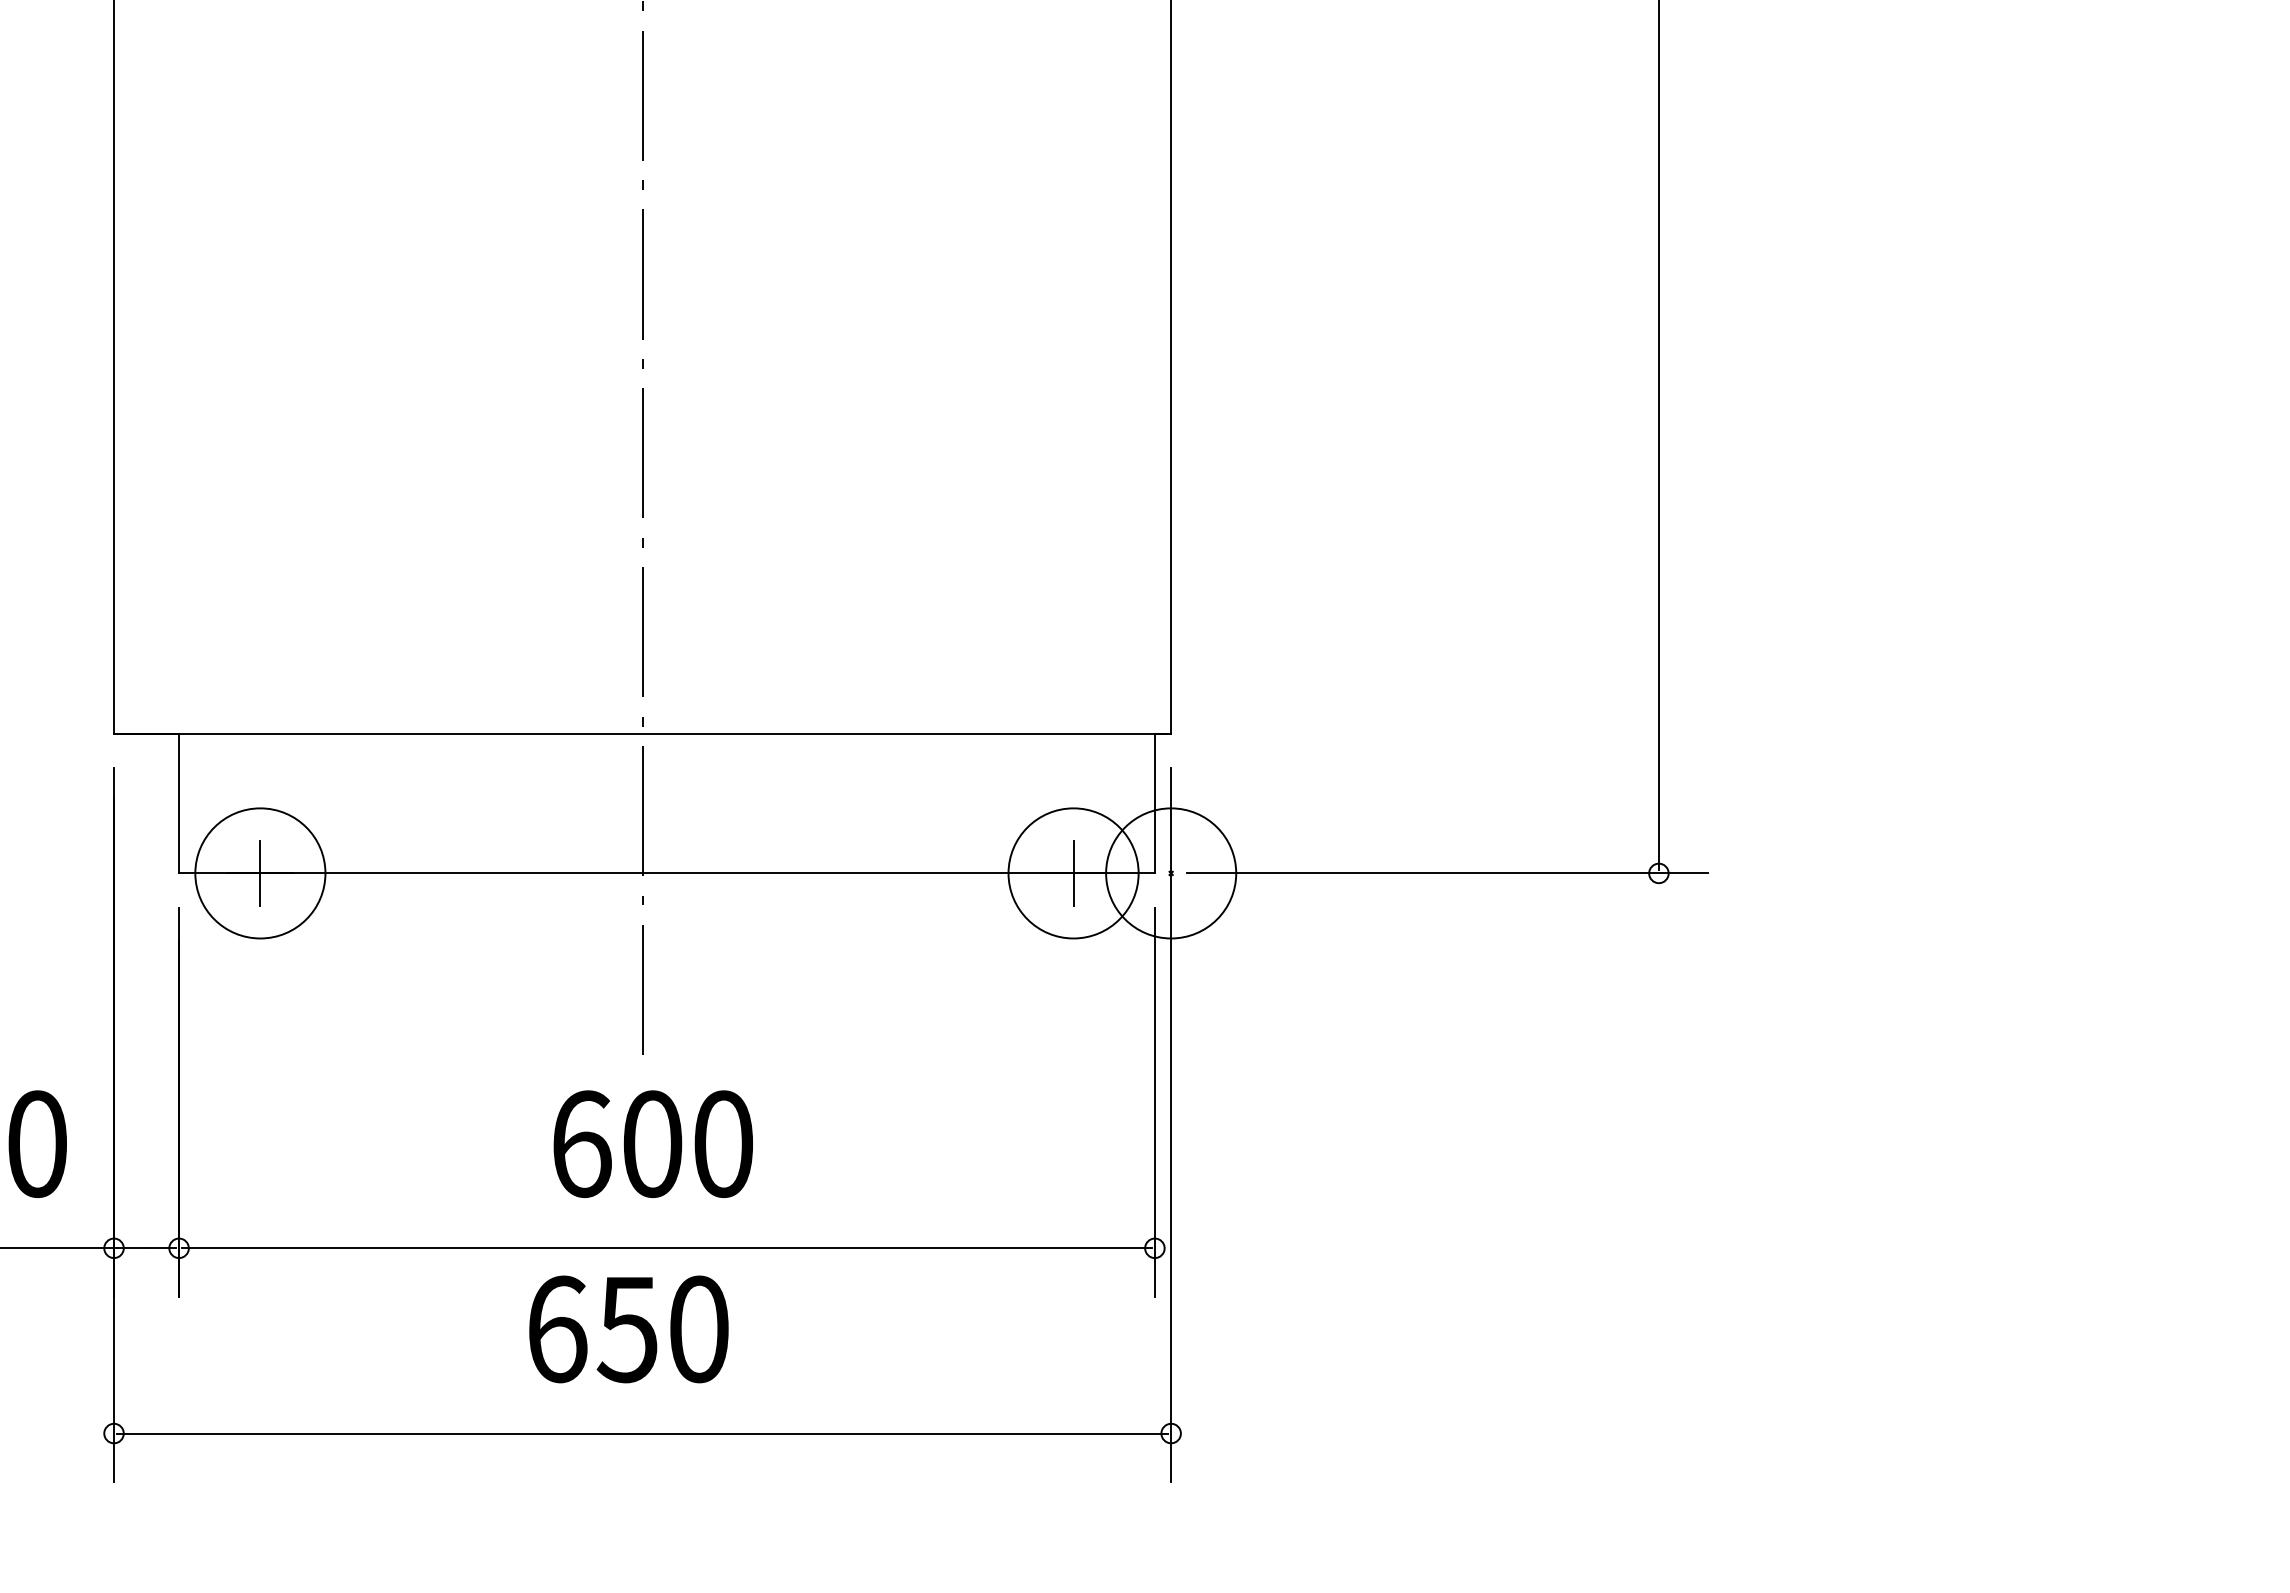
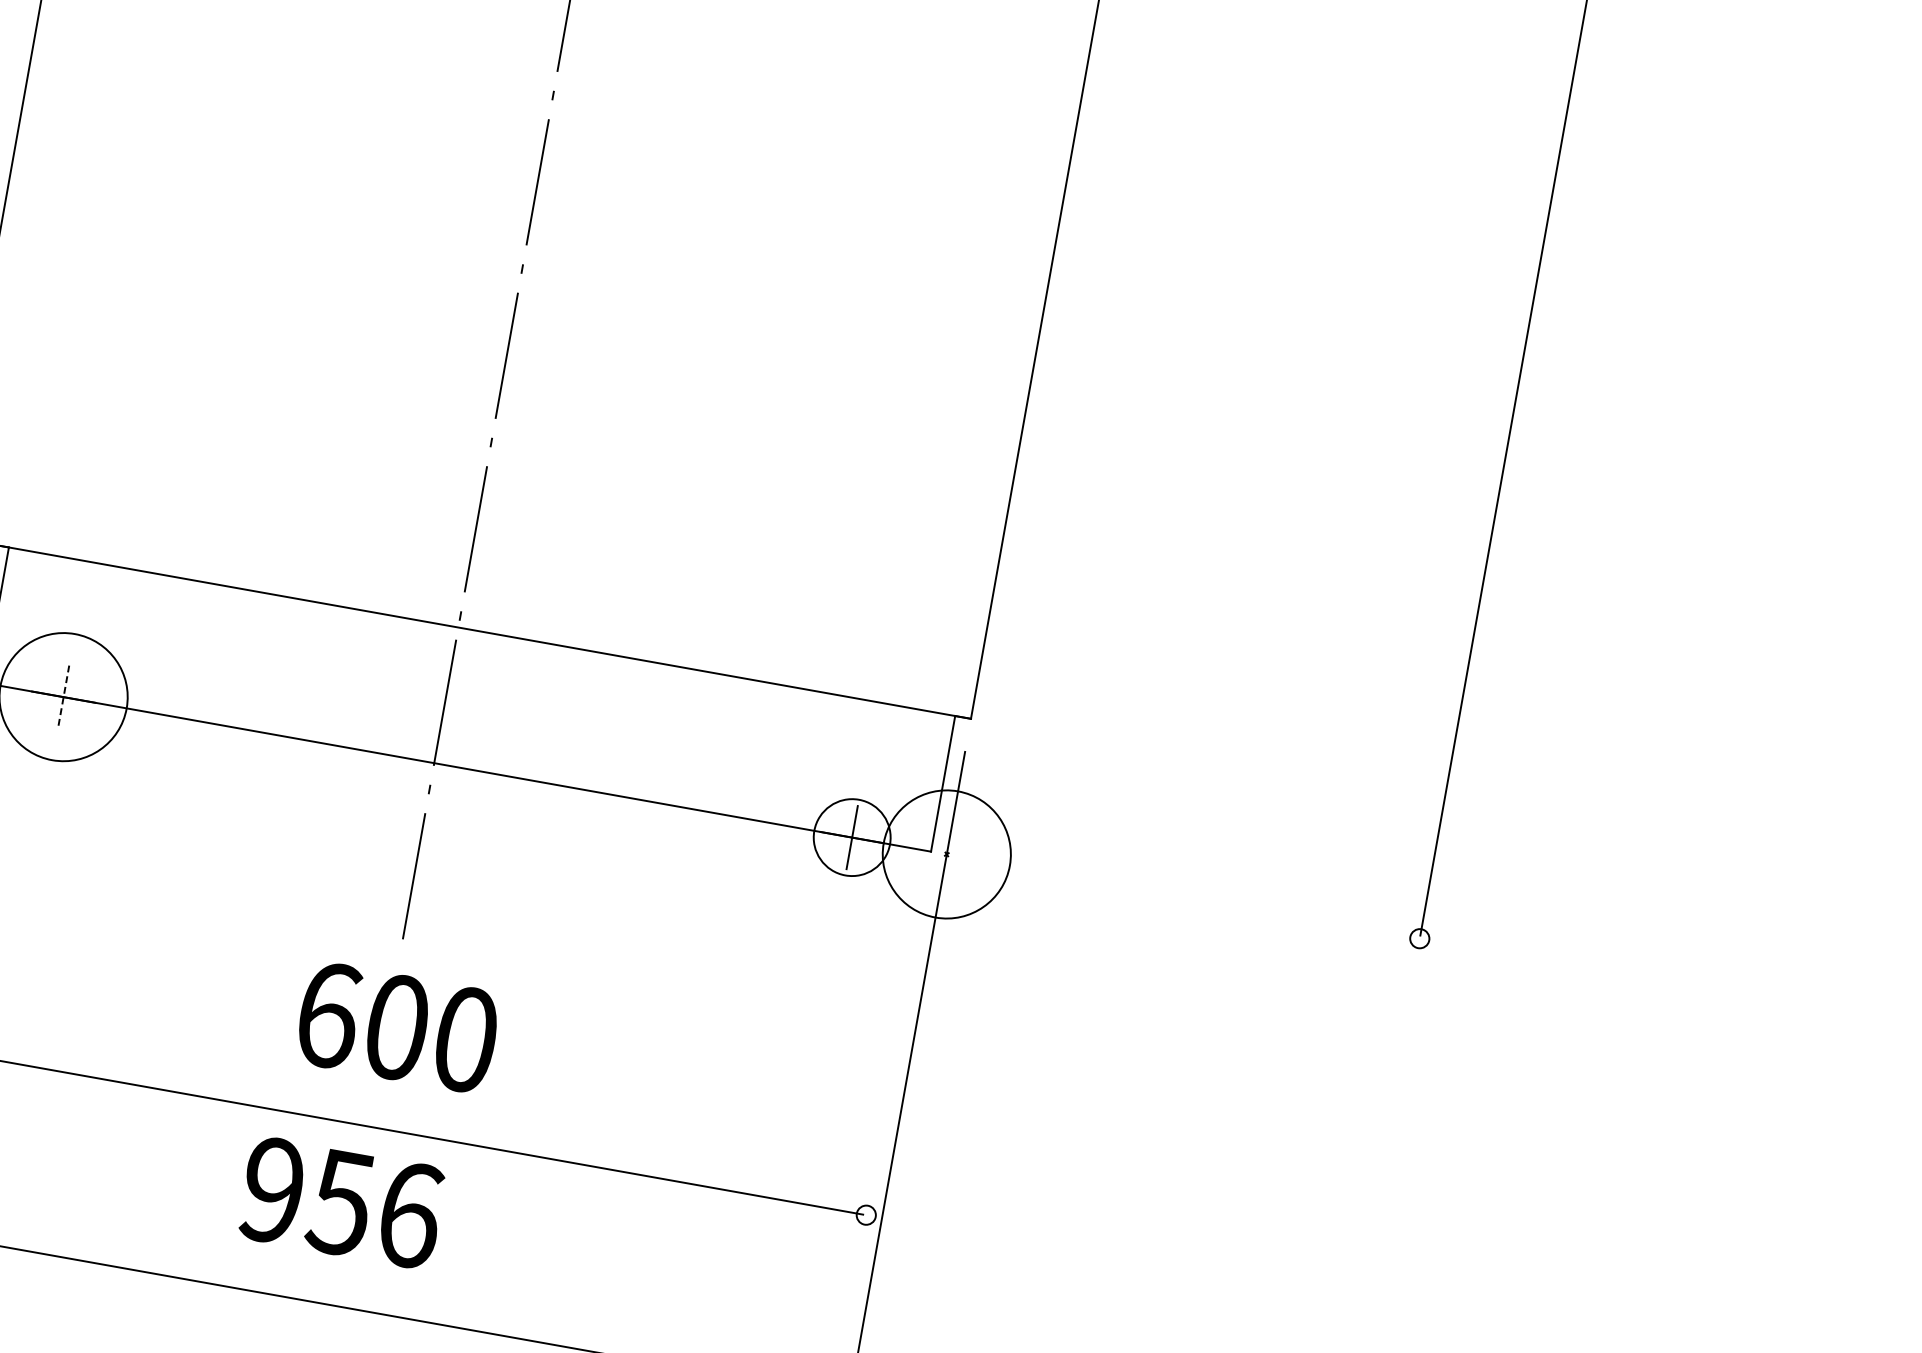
line: (260, 873) -> (63, 697), solid -> dashed
circle: (1073, 873) -> (852, 837), size x0.6
line: (1447, 873) -> (1214, 902), removed
line: (1154, 1102) -> (891, 1073), removed
text: (628, 1329) -> (341, 1202), 650 -> 956

